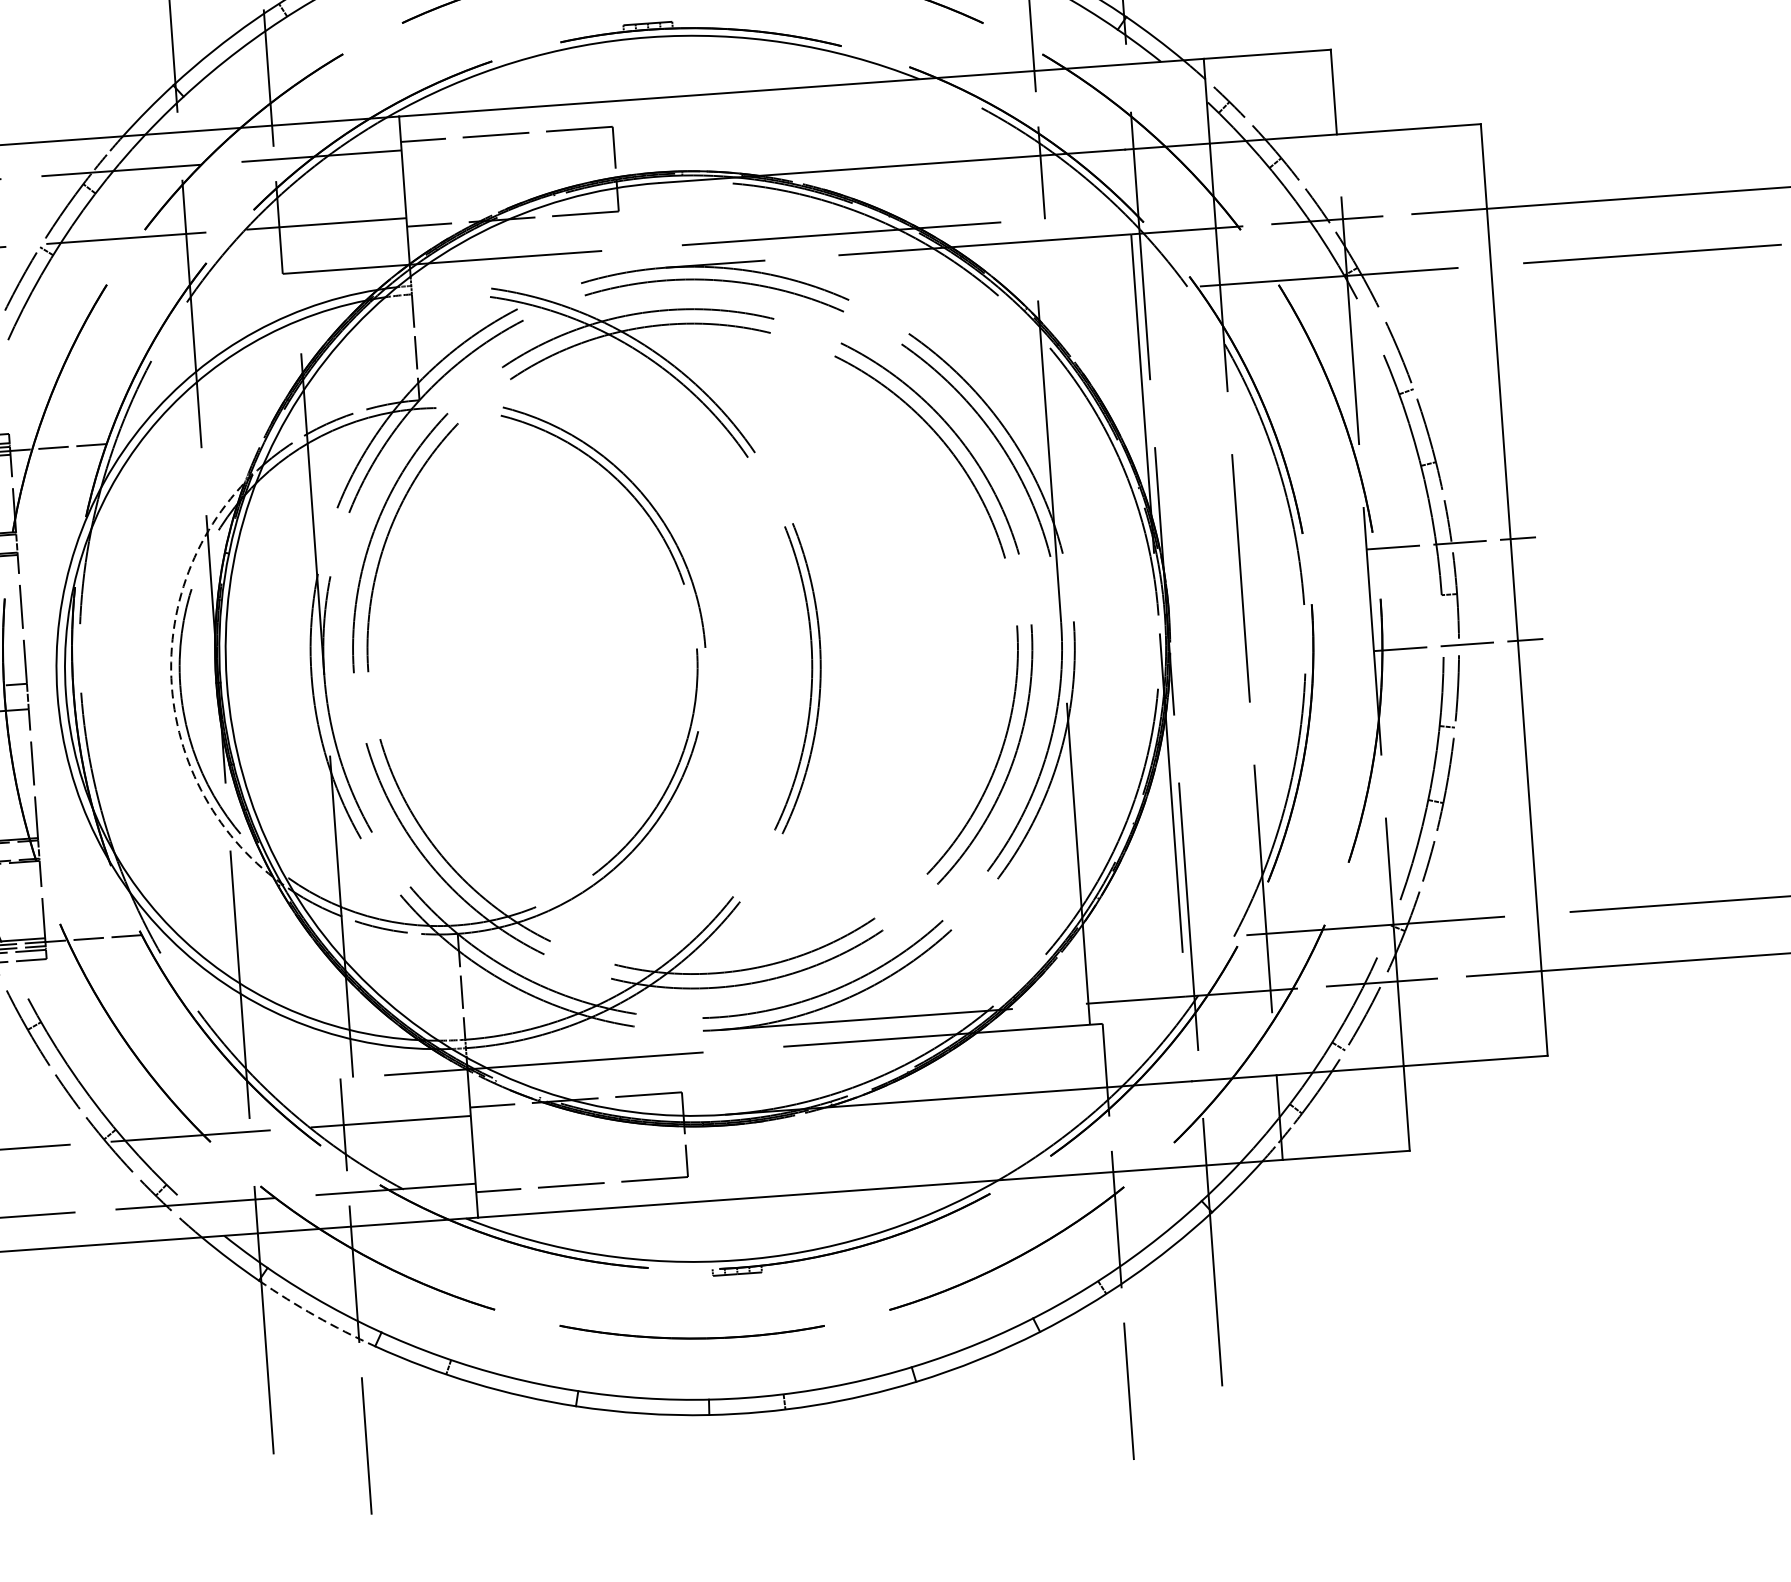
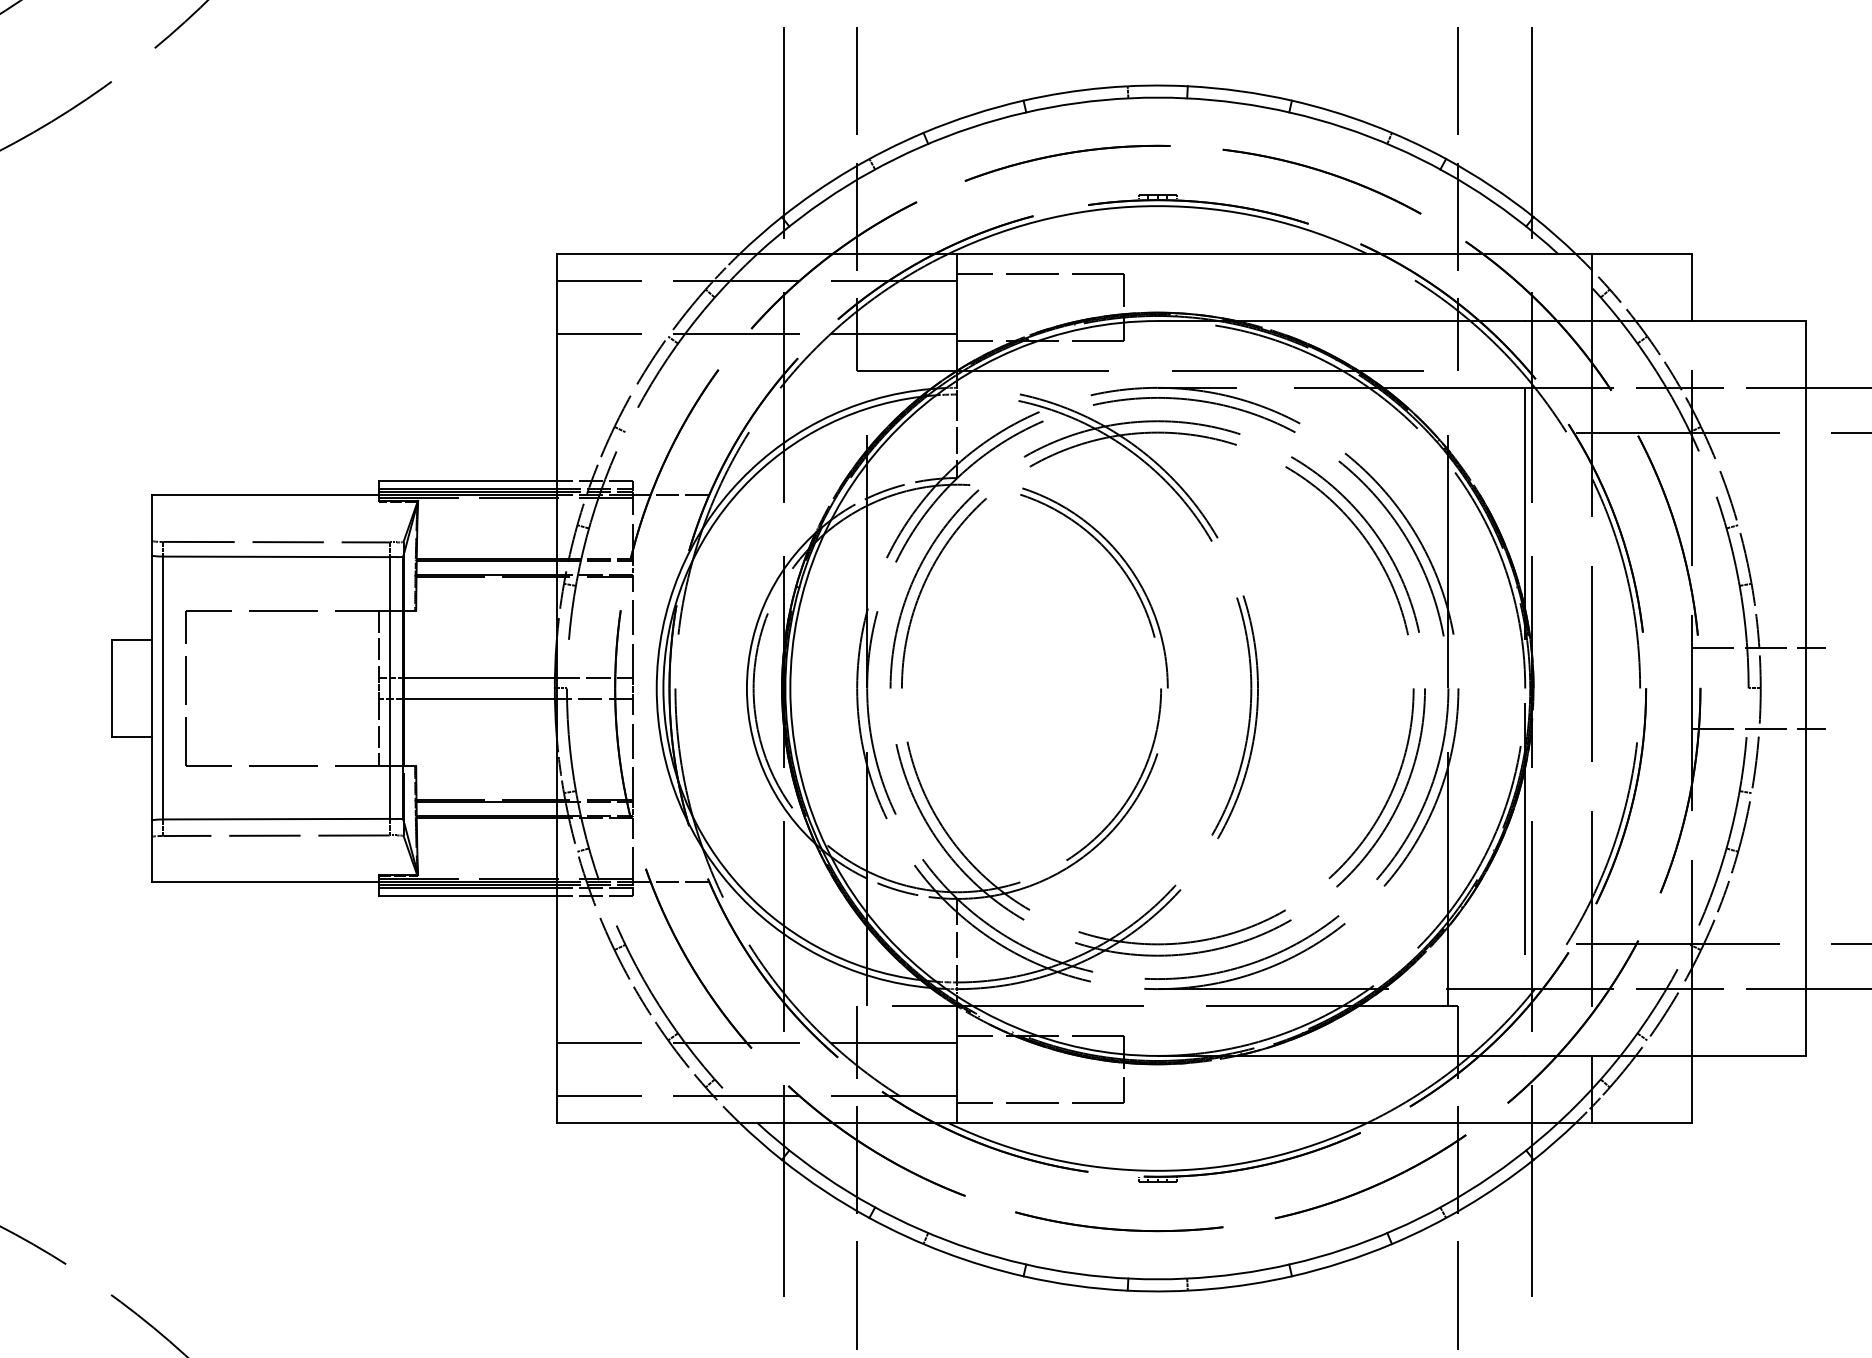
arc: (171, 686) -> (746, 688), dashed -> solid
arc: (315, 1315) -> (824, 1190), dashed -> solid

